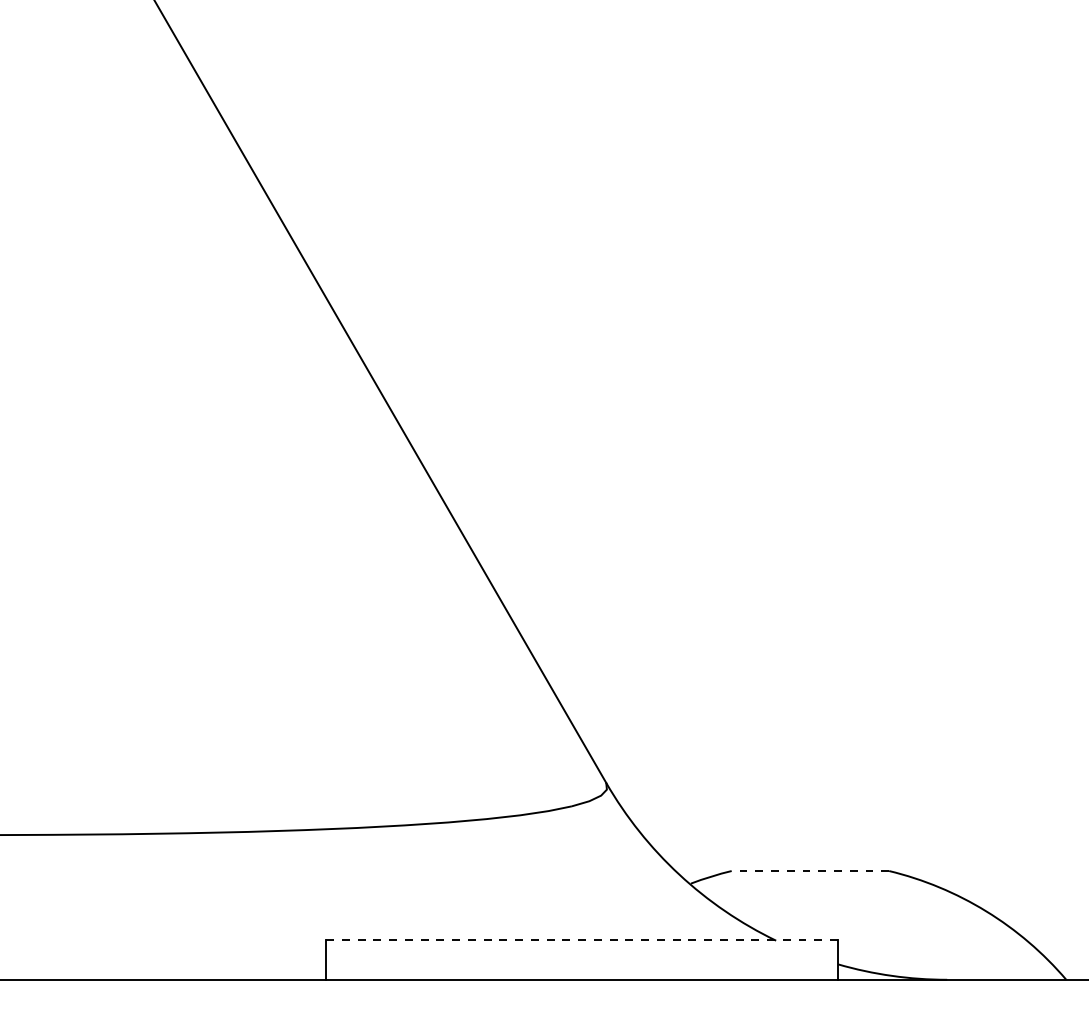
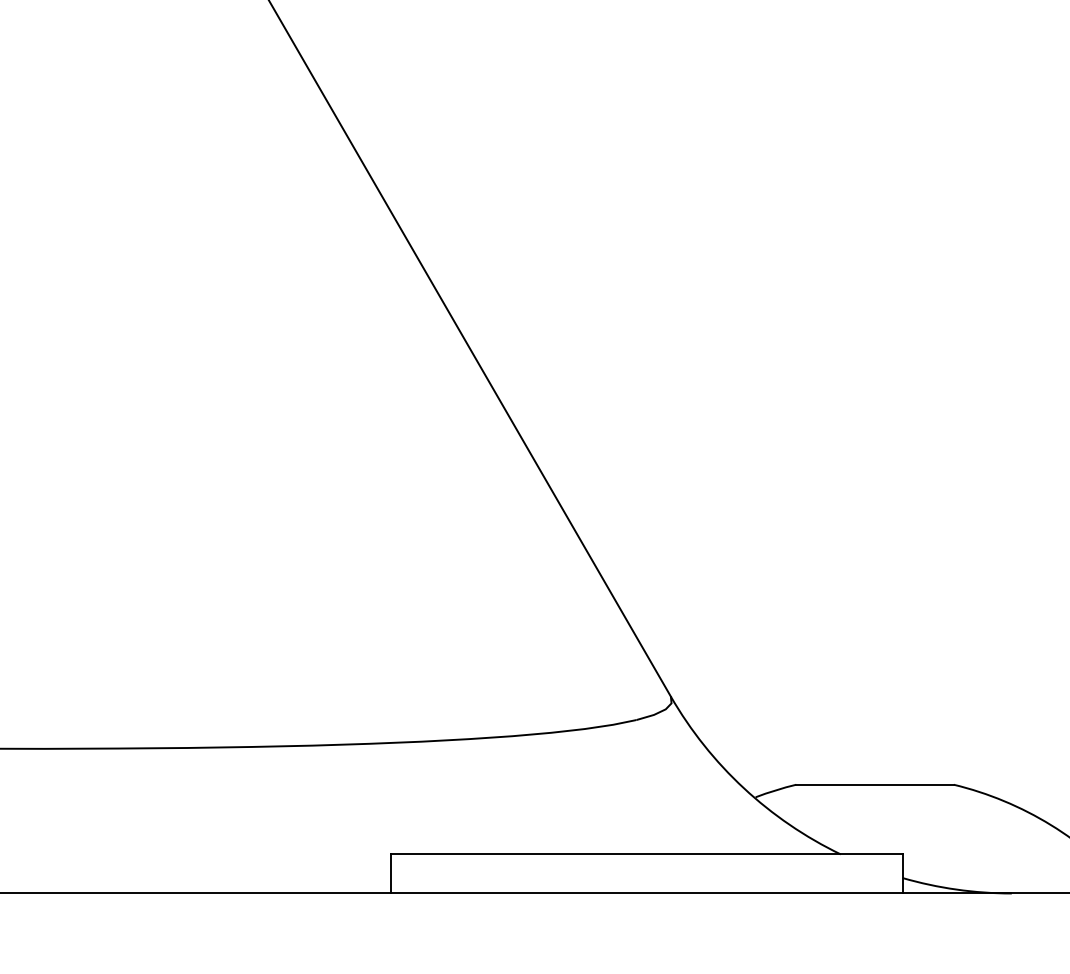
line: (810, 871) -> (875, 785), dashed -> solid
line: (582, 940) -> (647, 854), dashed -> solid

